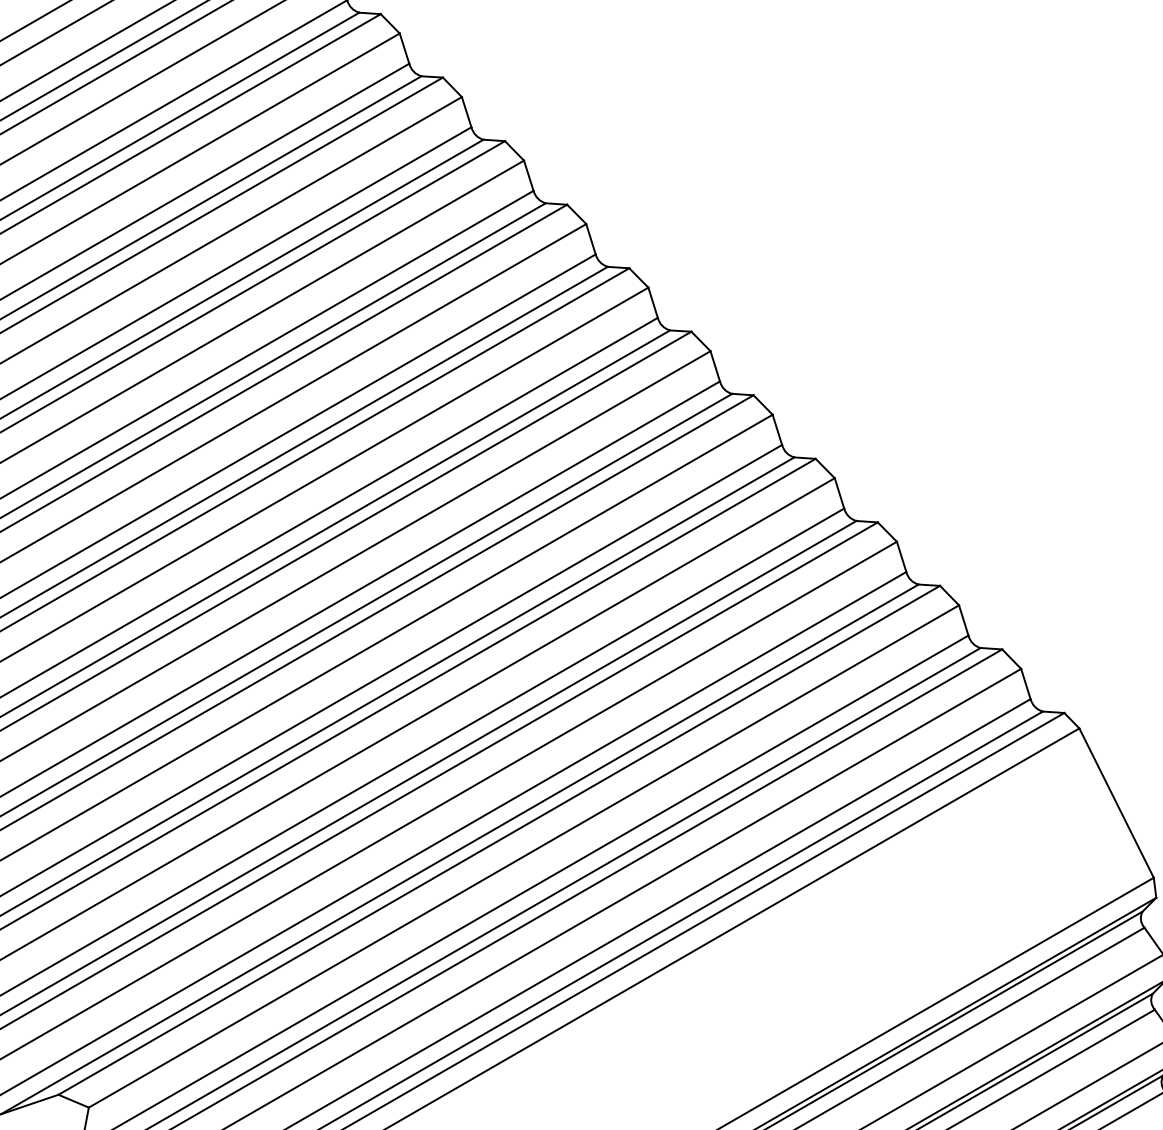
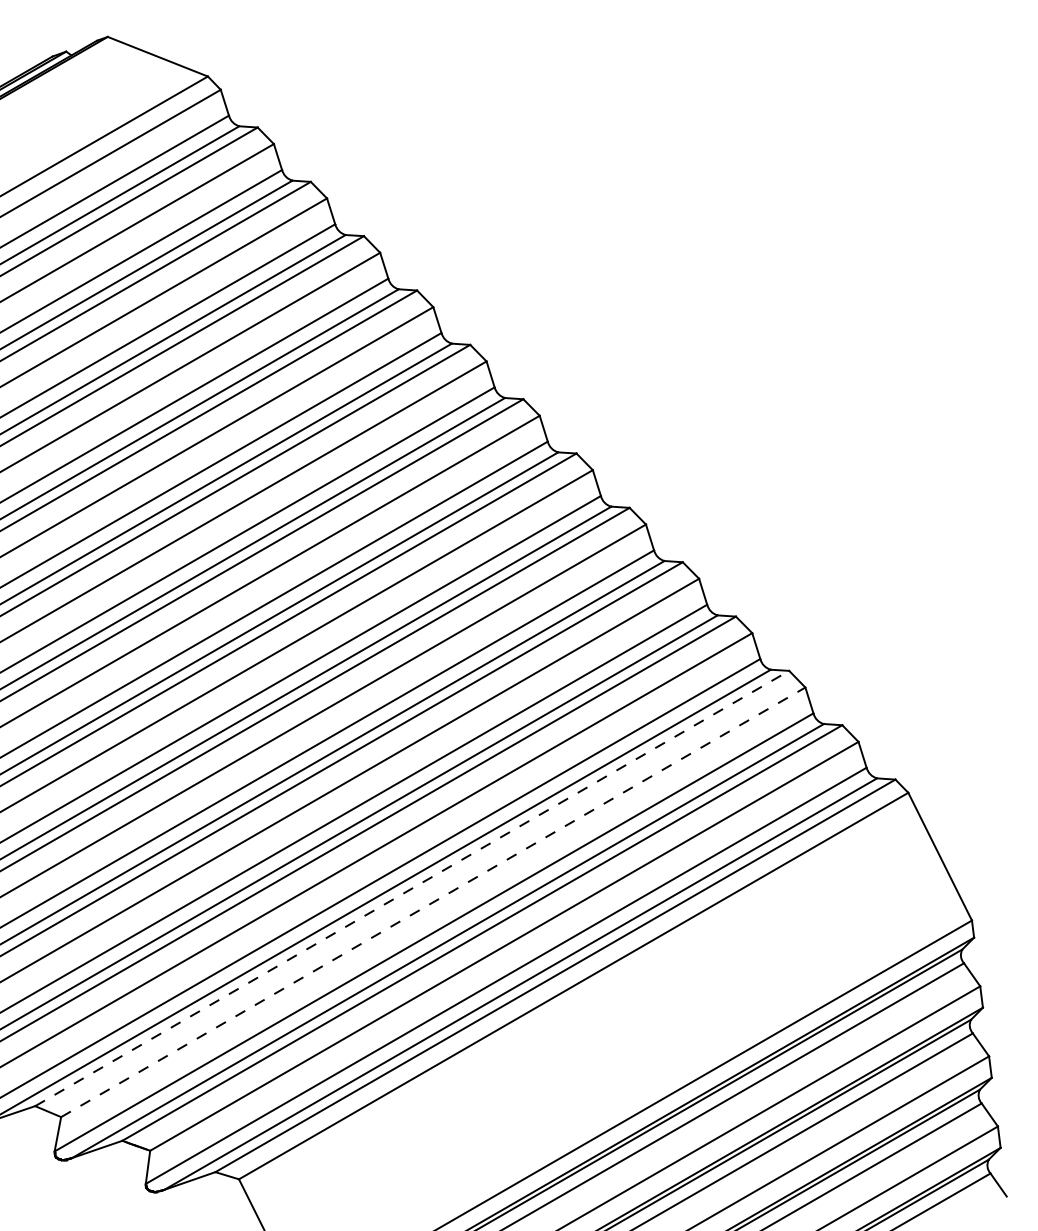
line: (499, 840) -> (412, 888), solid -> dashed
line: (524, 856) -> (433, 902), solid -> dashed

